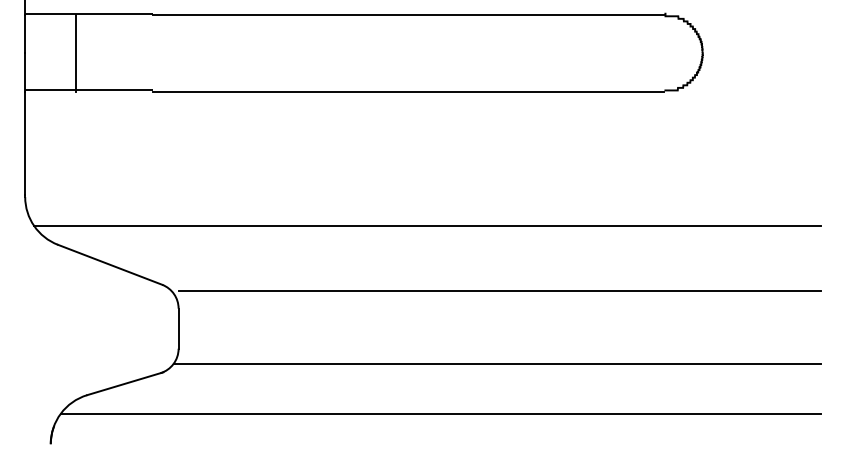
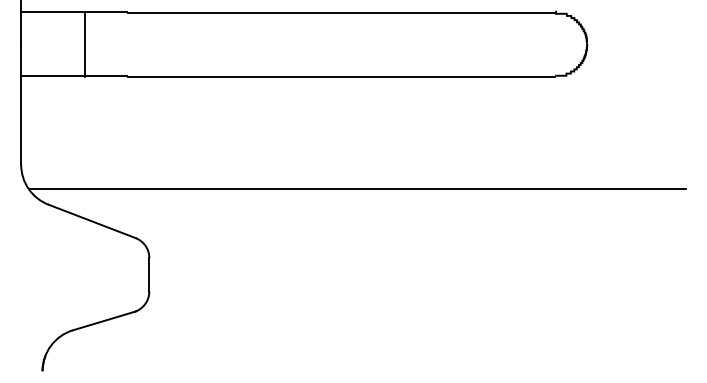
line: (75, 53) -> (84, 44), moved
line: (499, 290) -> (417, 242), removed
line: (497, 364) -> (415, 304), removed
line: (440, 413) -> (368, 345), removed

